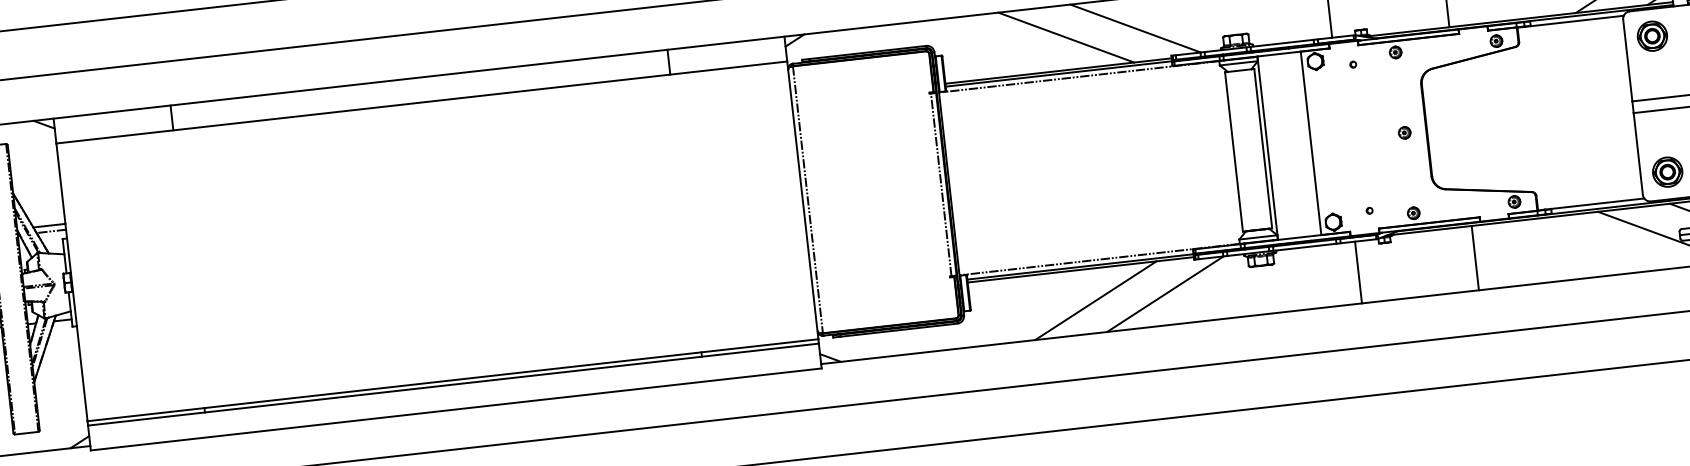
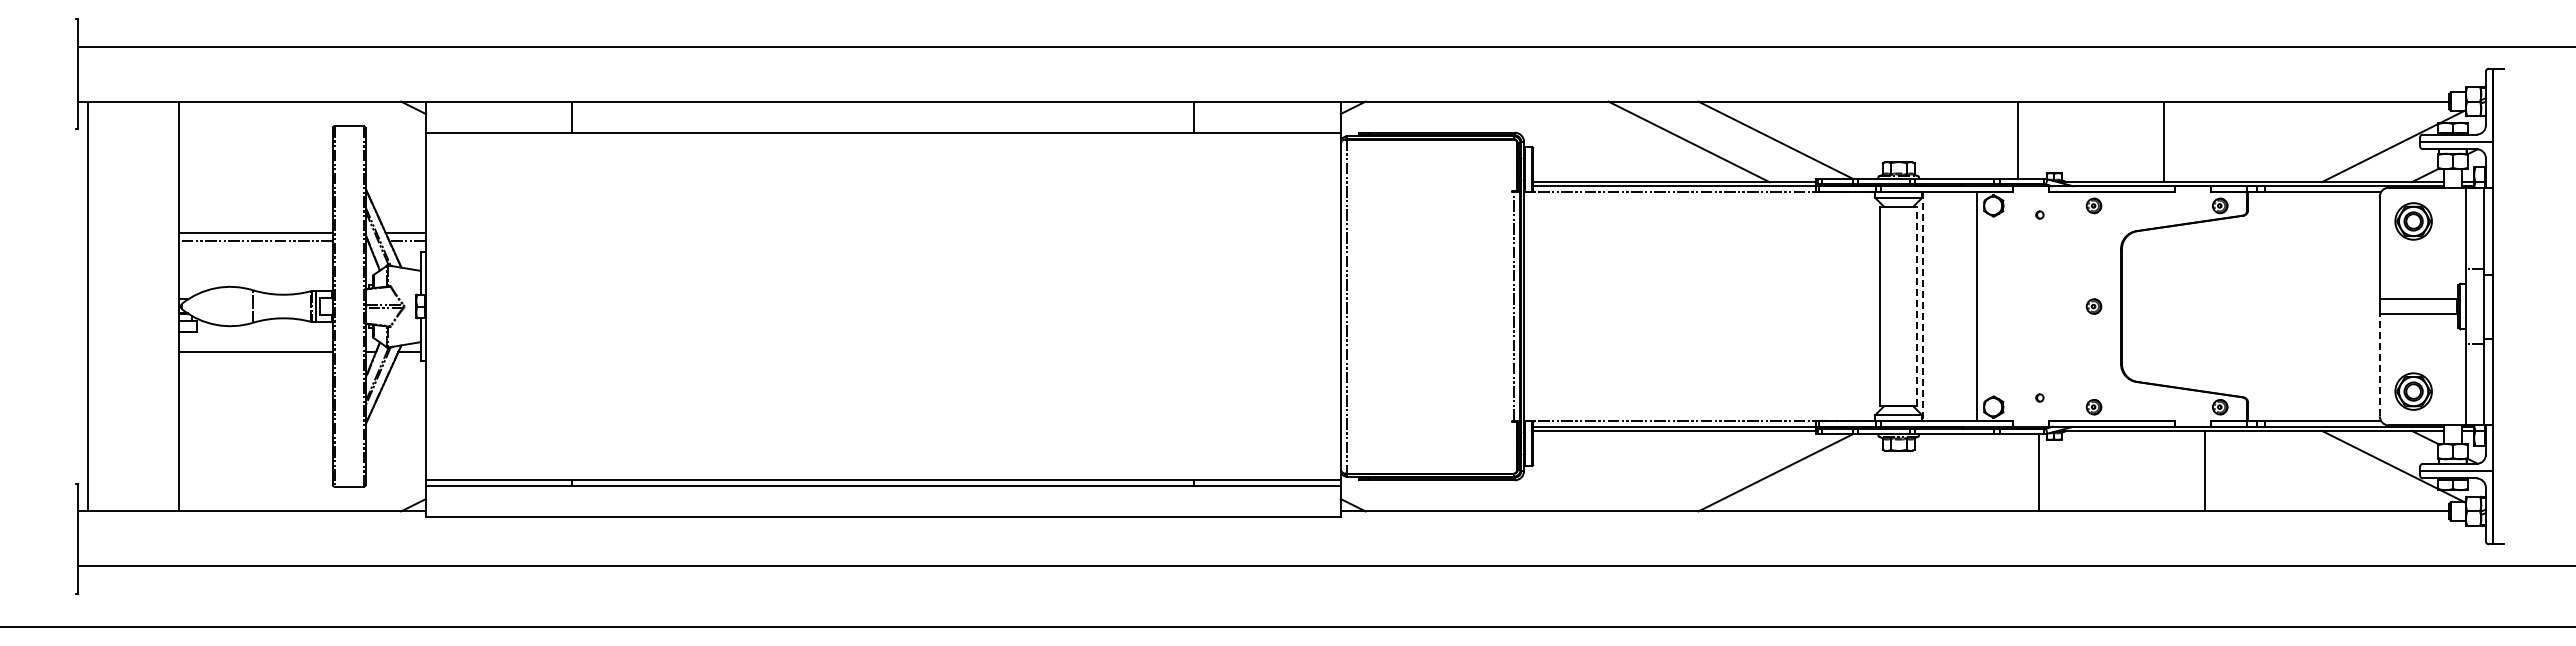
line: (1262, 148) -> (1916, 306), solid -> dashed
line: (1267, 148) -> (1922, 306), solid -> dashed
line: (1637, 153) -> (2379, 364), solid -> dashed
line: (1474, 257) -> (2204, 470), moved
line: (1358, 272) -> (2038, 472), moved
line: (1095, 300) -> (1688, 470), removed

